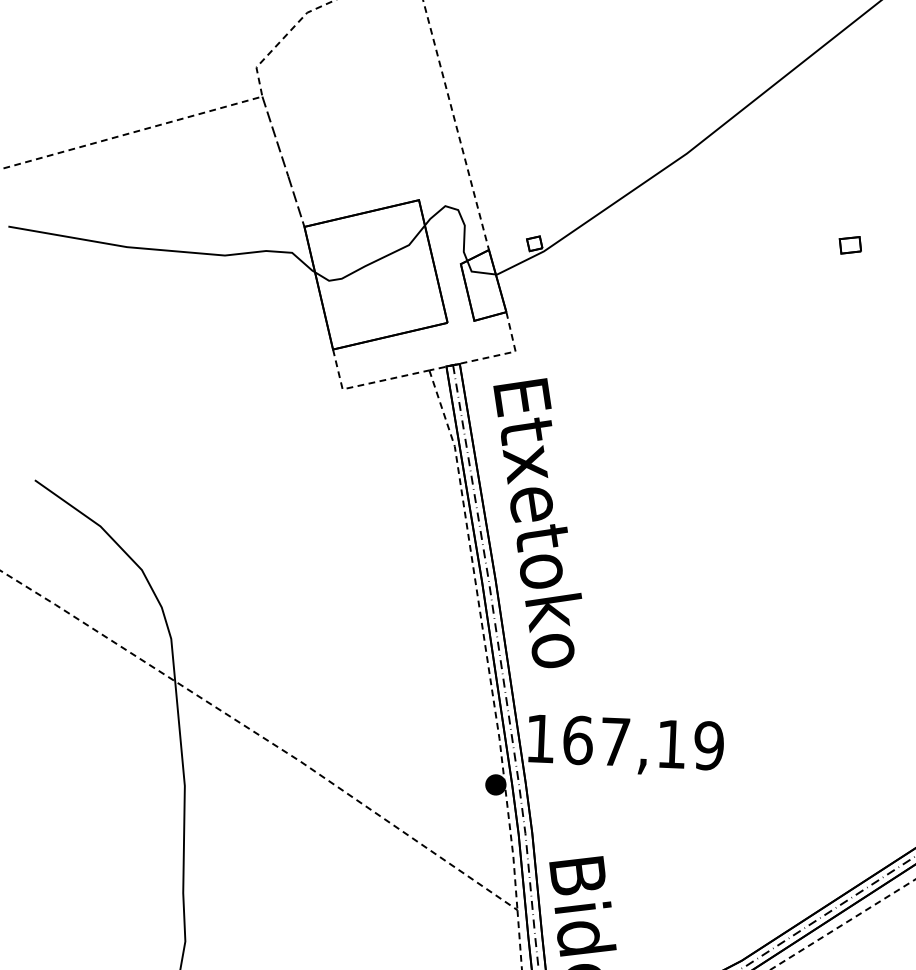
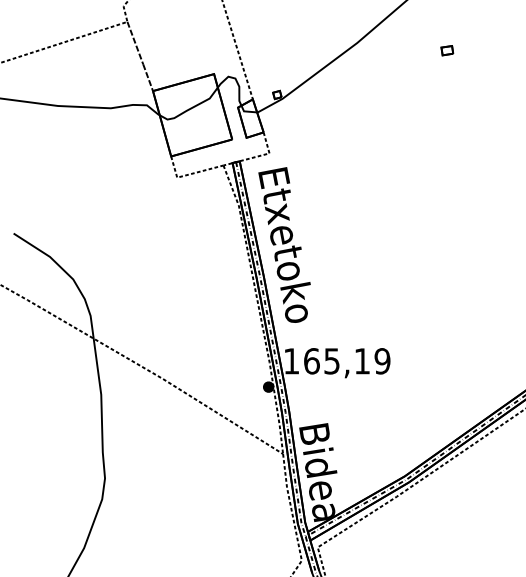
part: (850, 244) -> (447, 50), moved
text: (614, 742) -> (331, 361), 167,19 -> 165,19

